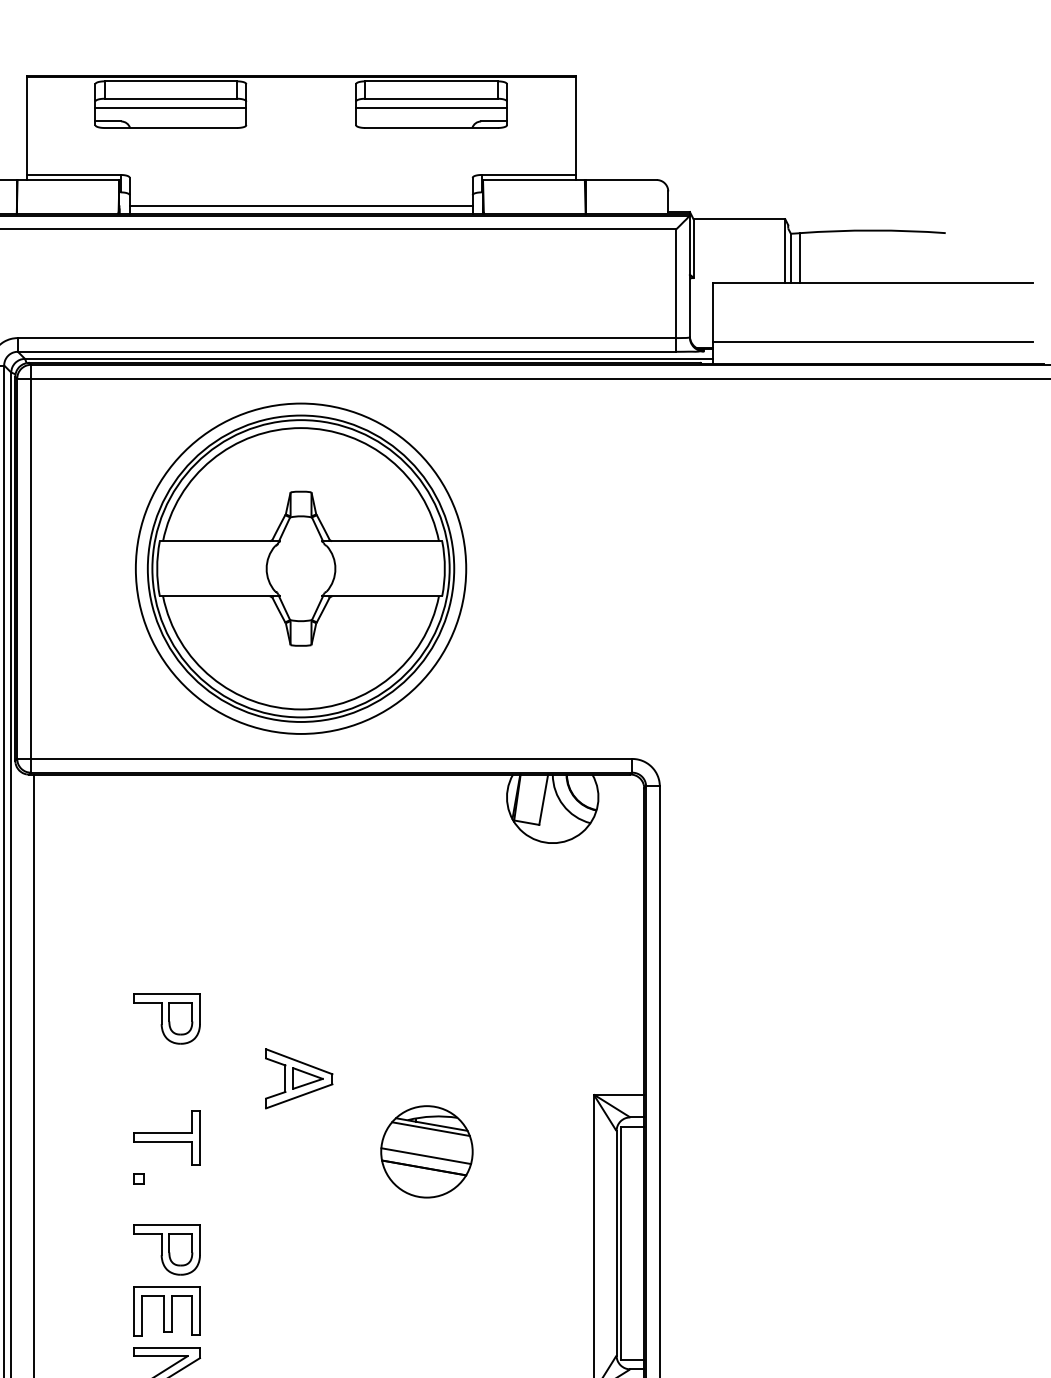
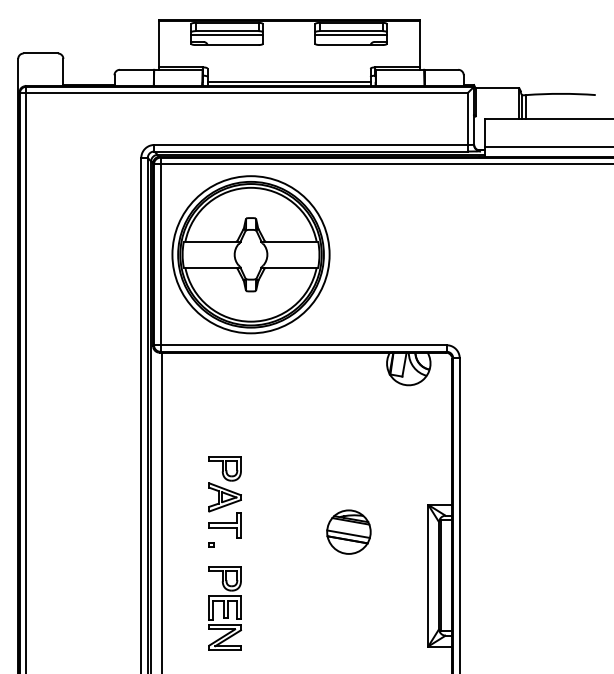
part: (299, 568) -> (250, 254), moved
part: (297, 1078) -> (224, 497), moved

